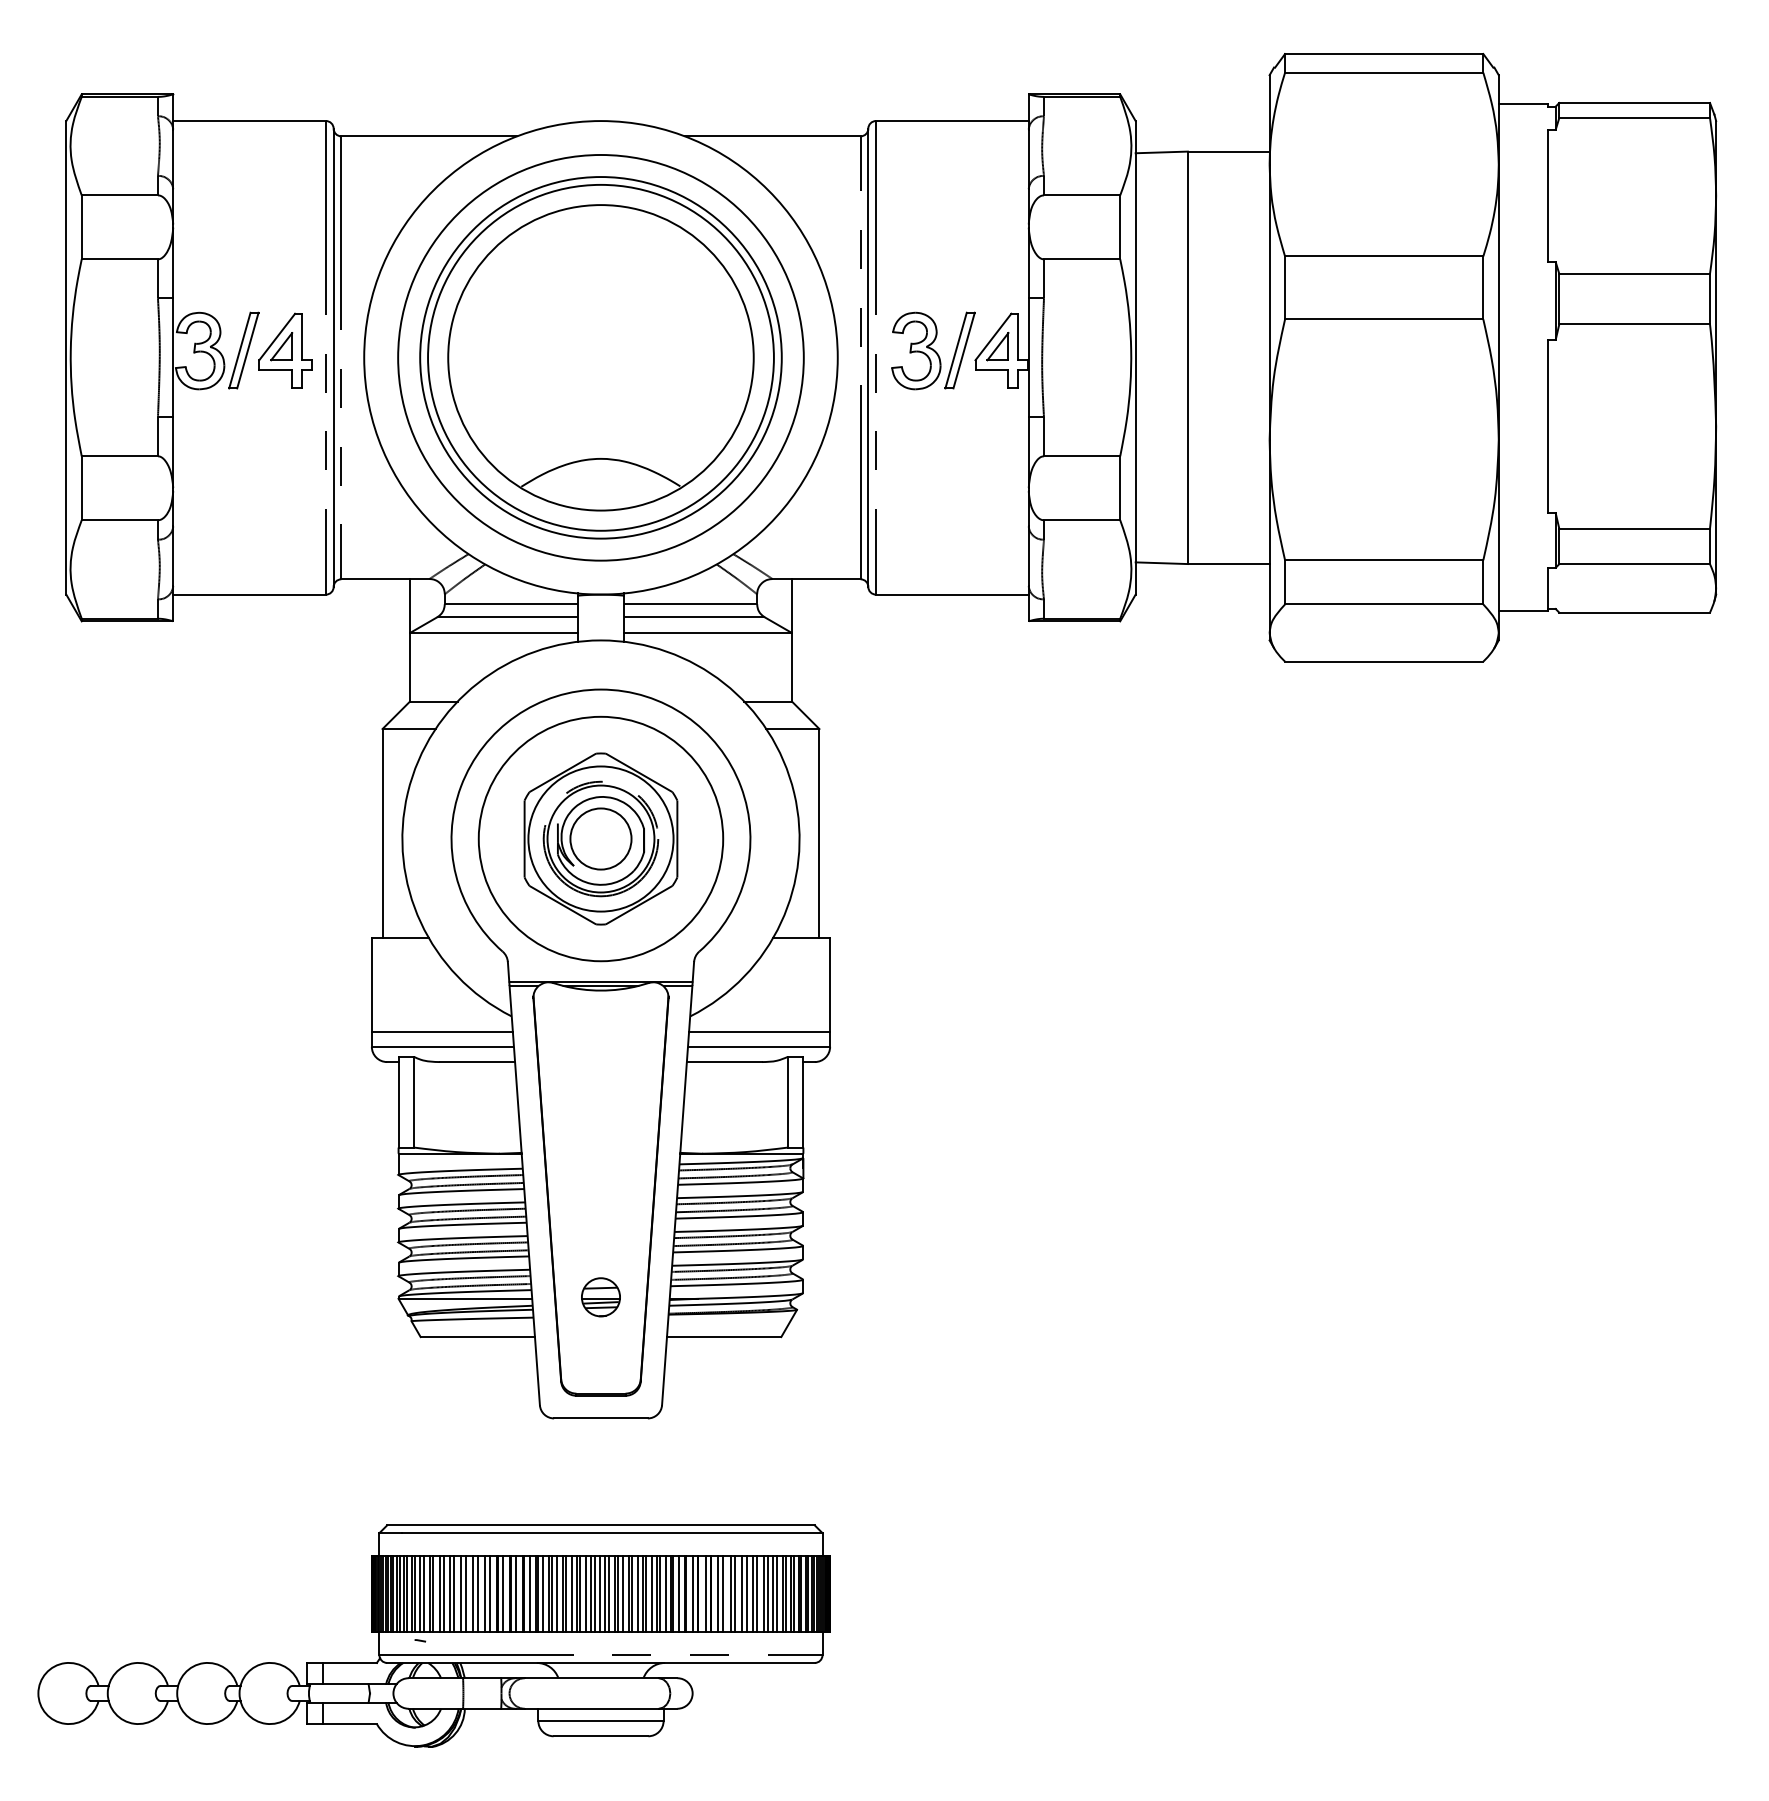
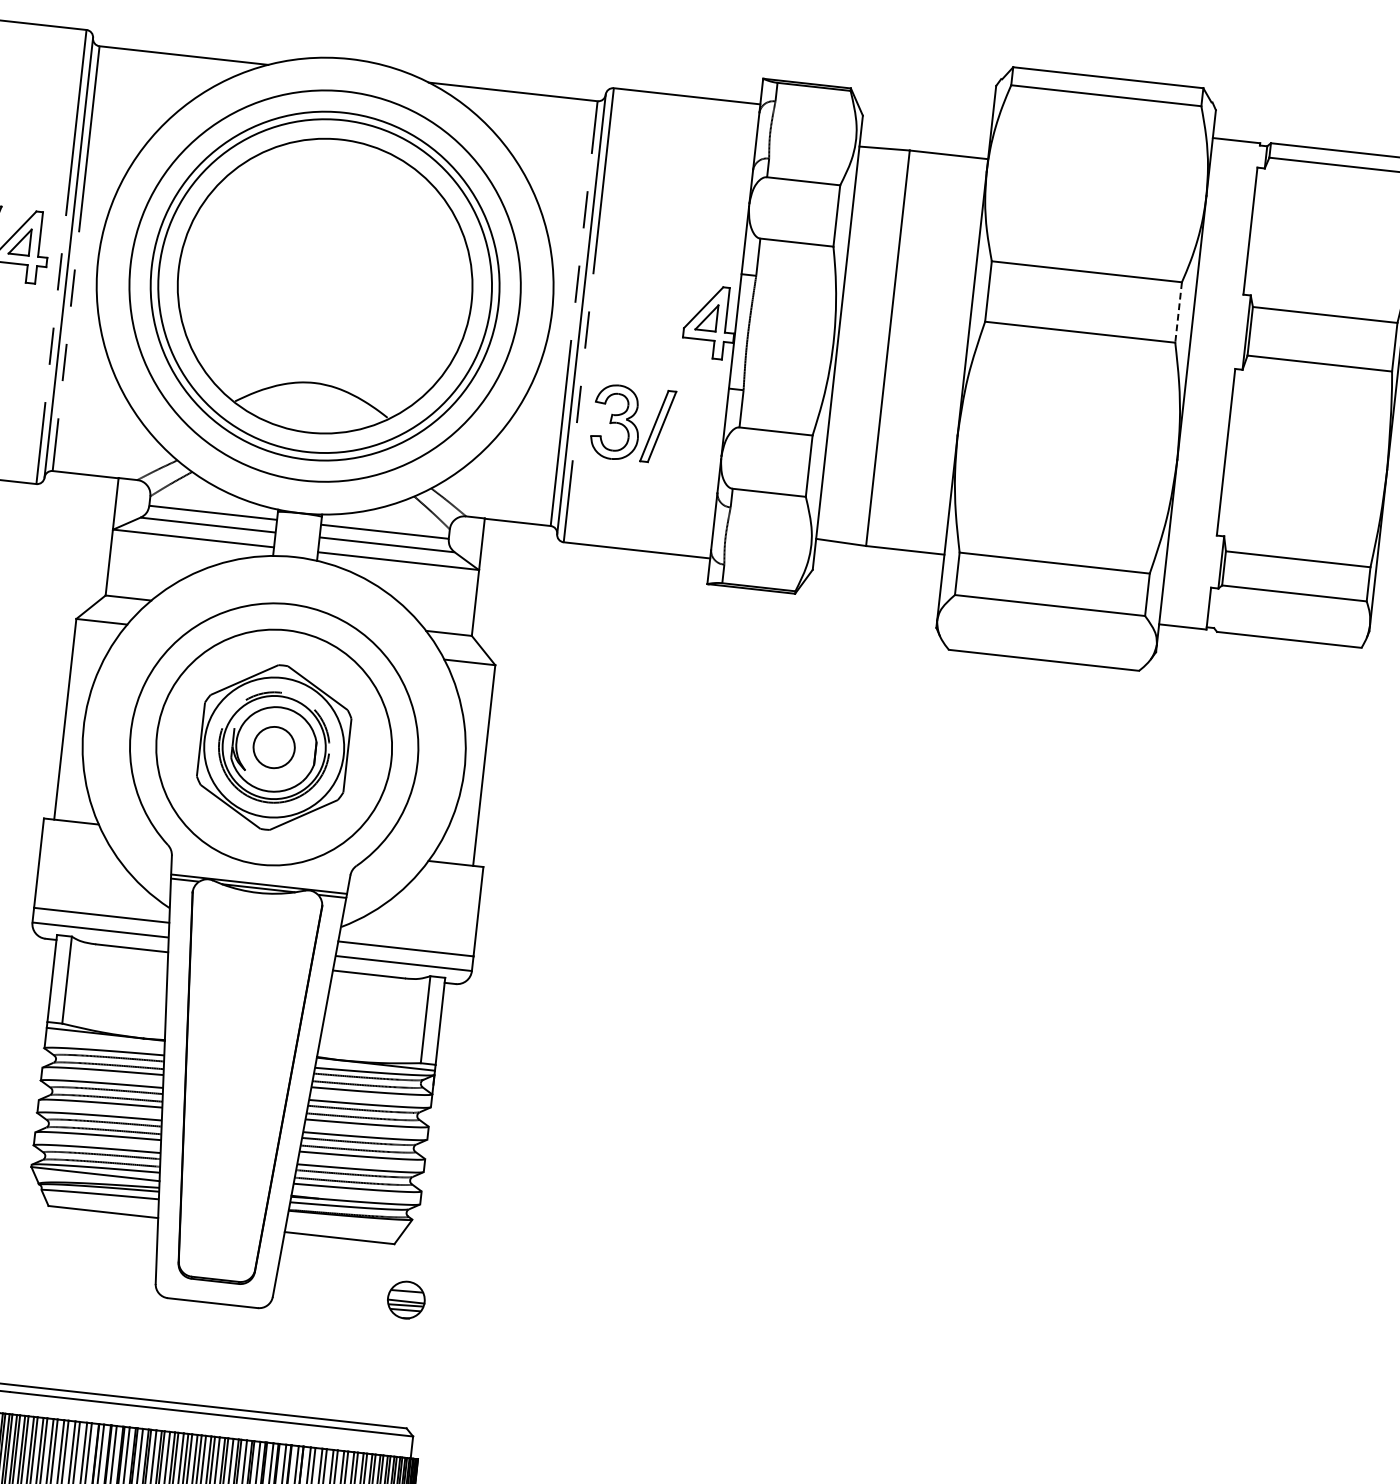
line: (1483, 287) -> (1178, 312), solid -> dashed
part: (933, 350) -> (632, 423), moved
circle: (600, 838) -> (273, 746), size x0.7
part: (600, 1297) -> (405, 1300), moved

